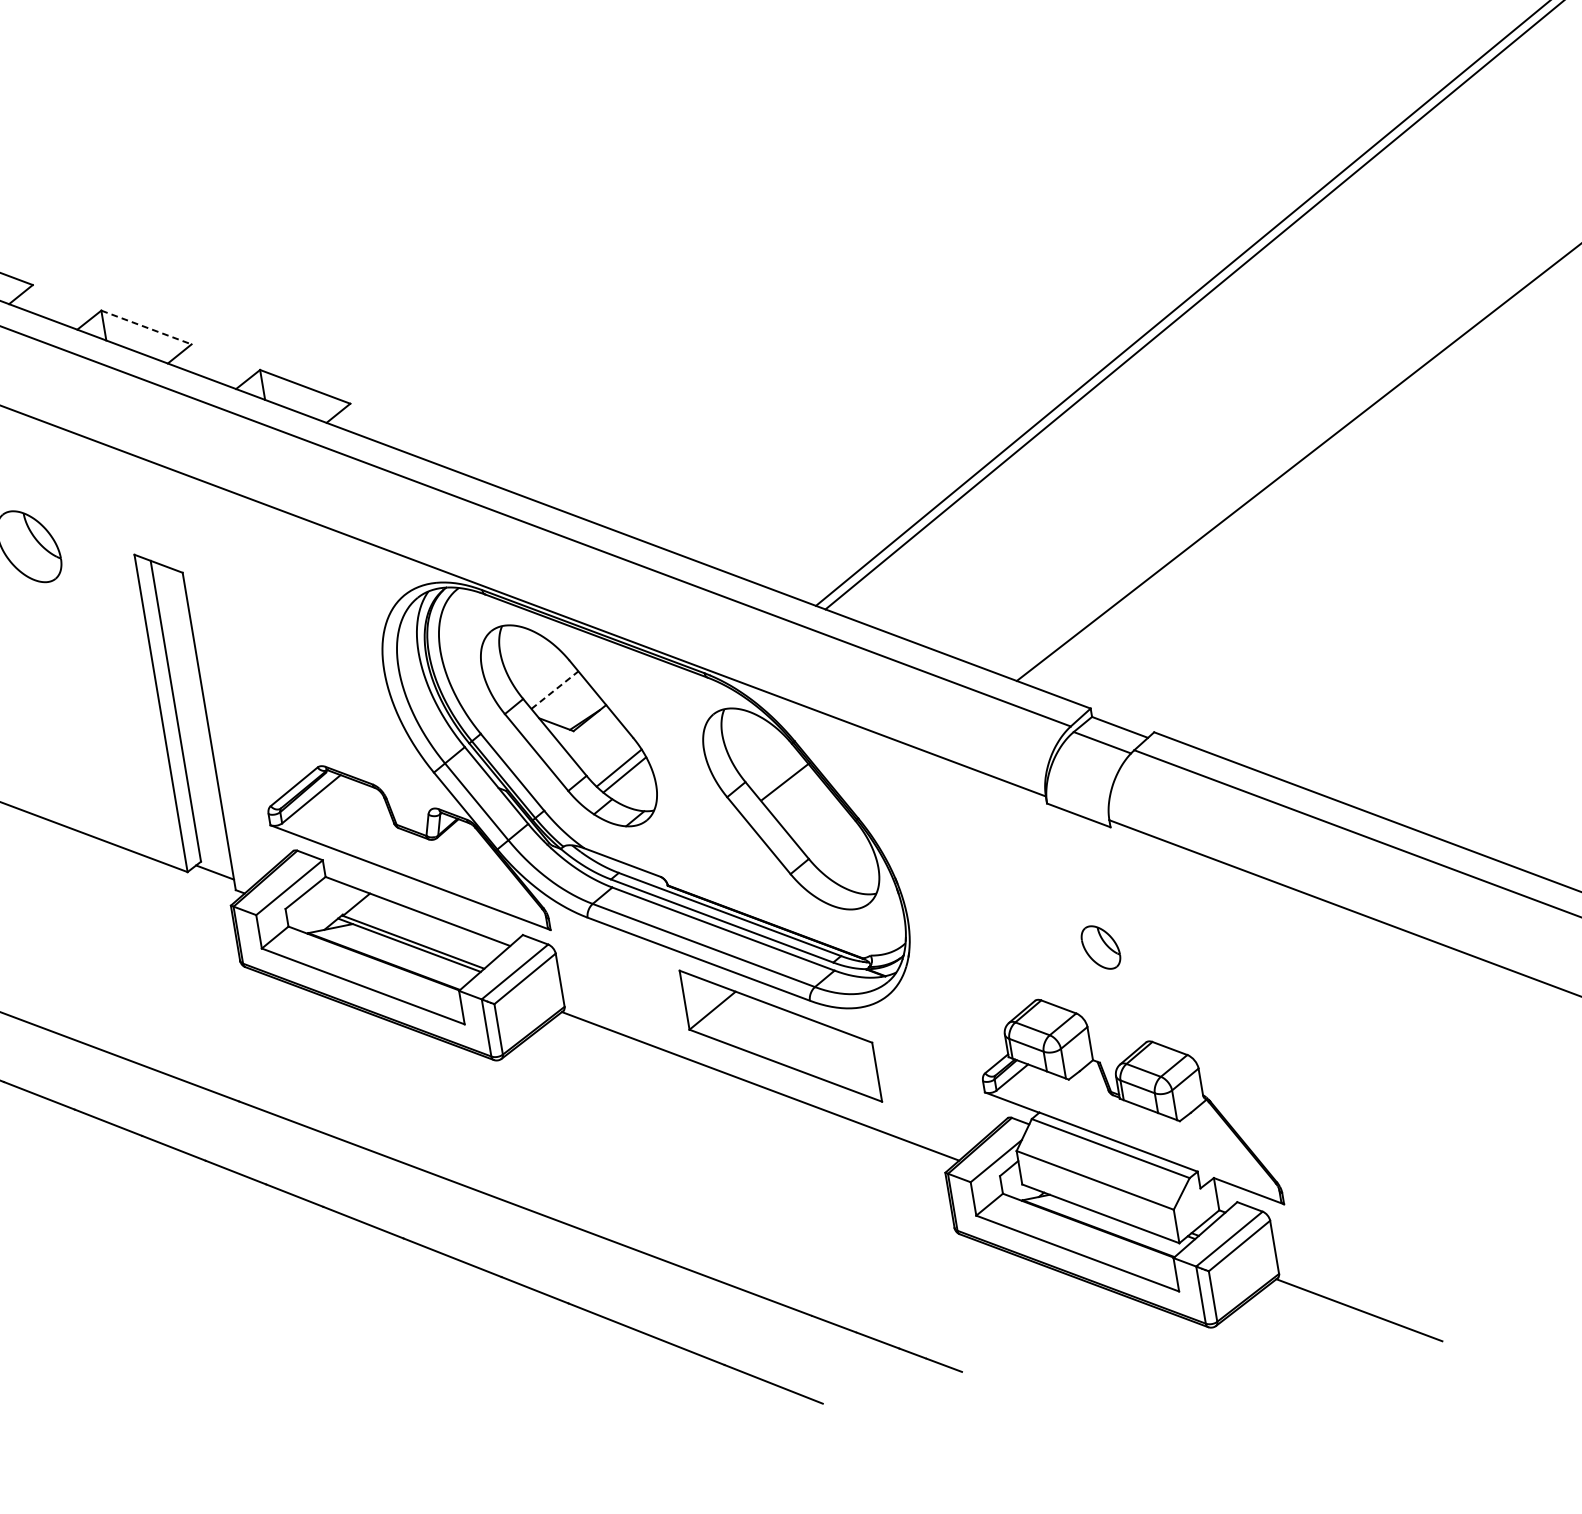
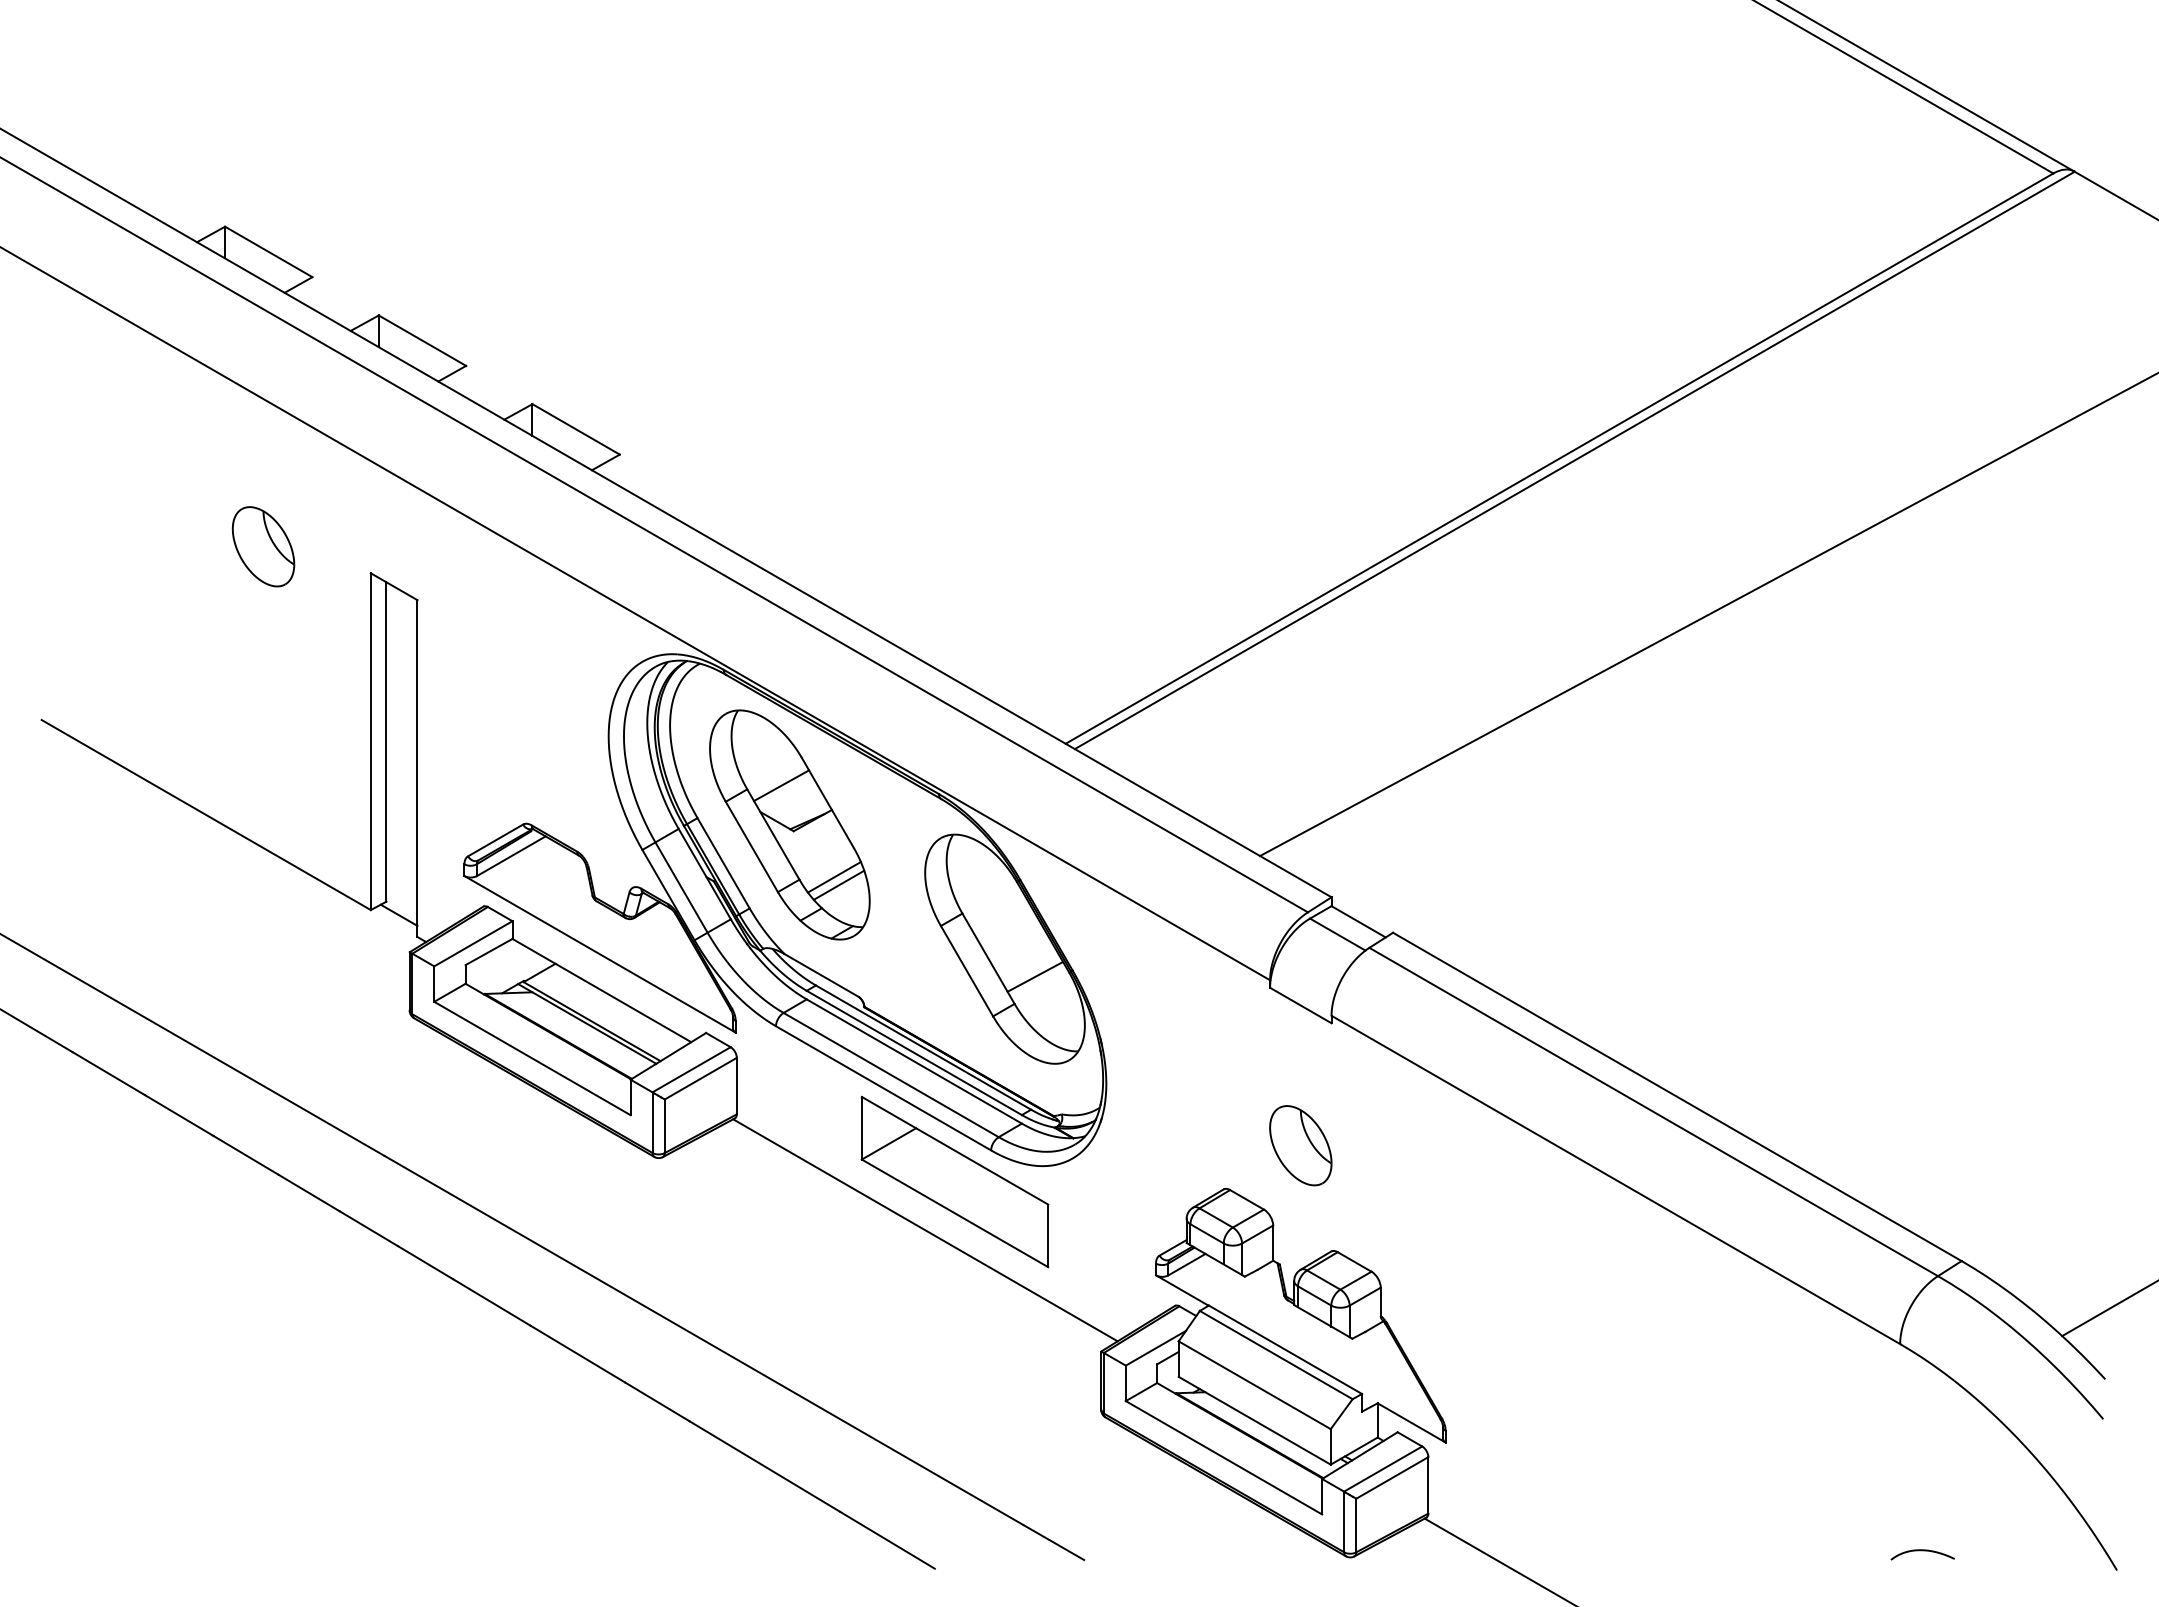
line: (146, 327) -> (422, 340), dashed -> solid
line: (554, 689) -> (781, 785), dashed -> solid
line: (786, 781) -> (1035, 976), moved
part: (1100, 947) -> (1300, 1145), size x1.67

